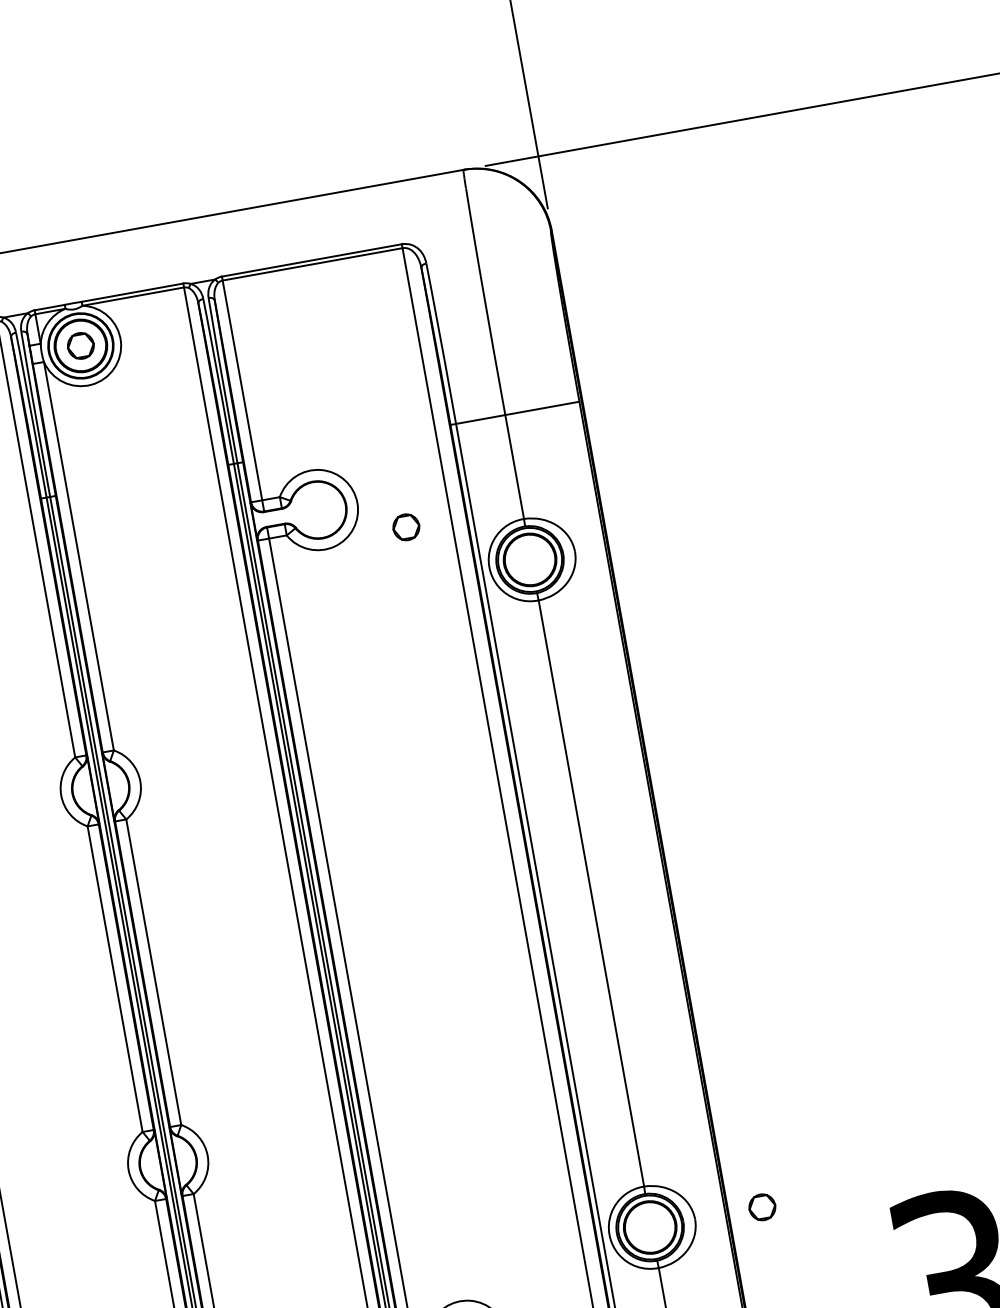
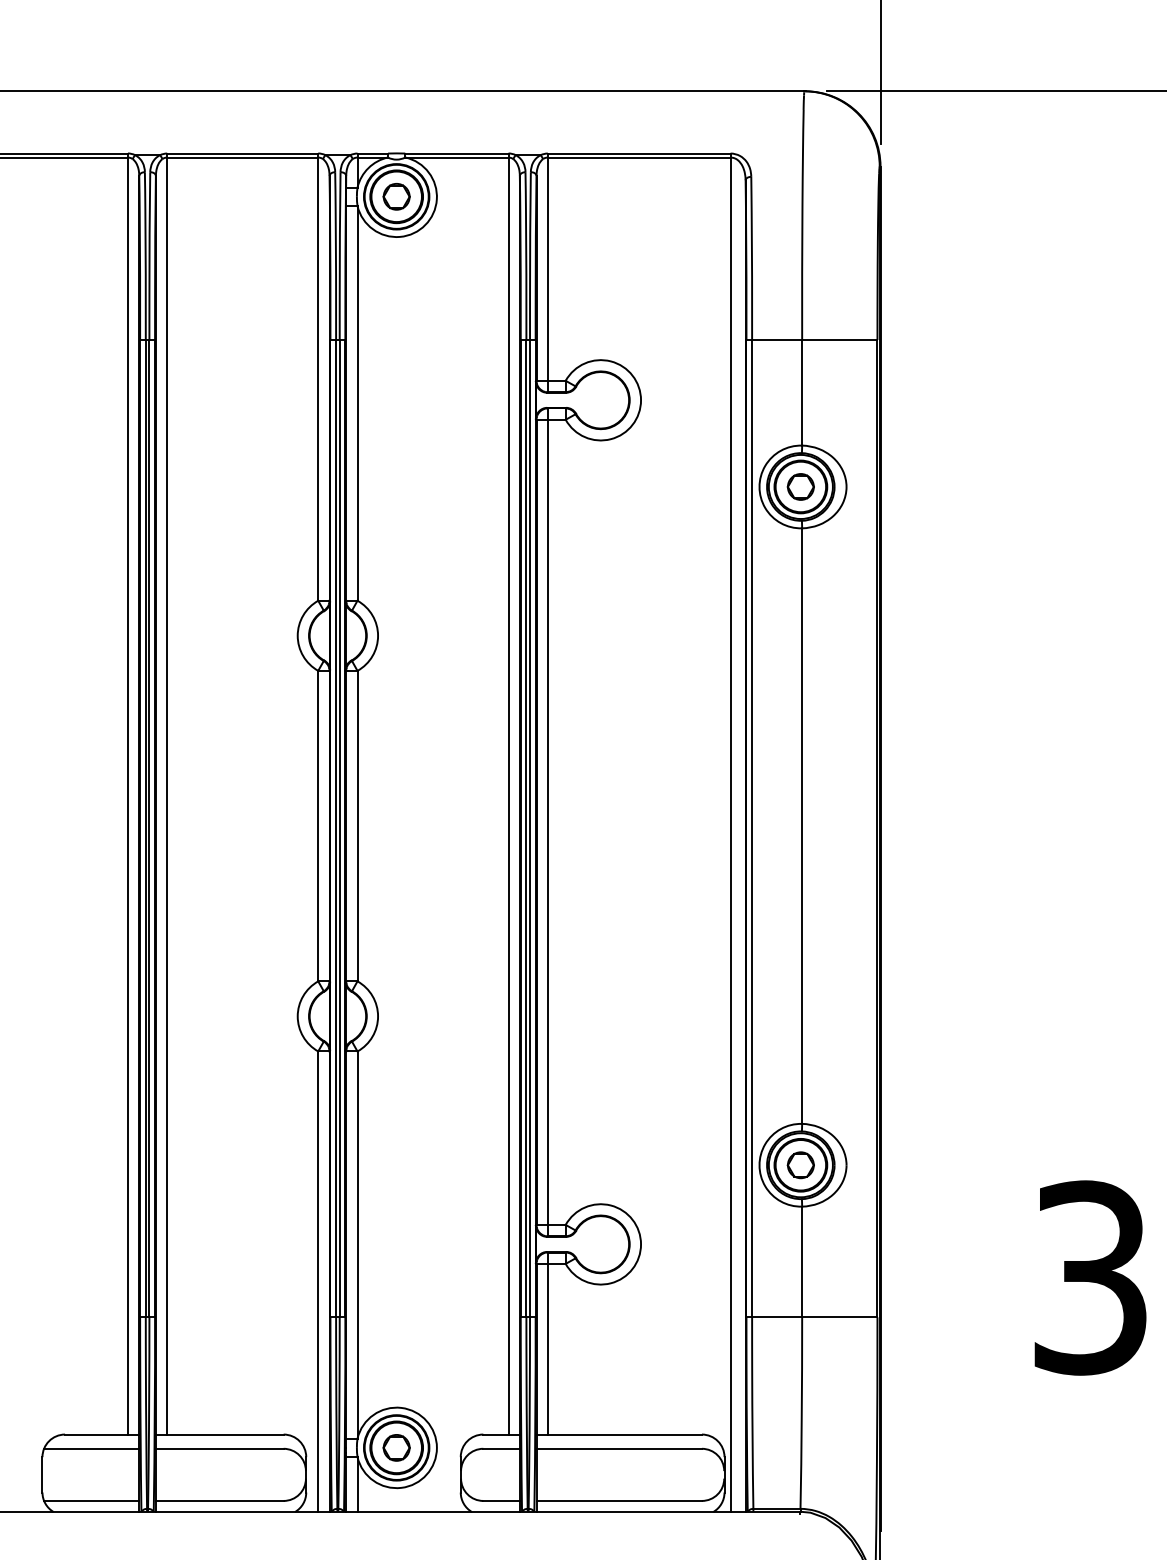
part: (405, 526) -> (800, 486), moved
part: (762, 1207) -> (800, 1165), moved

